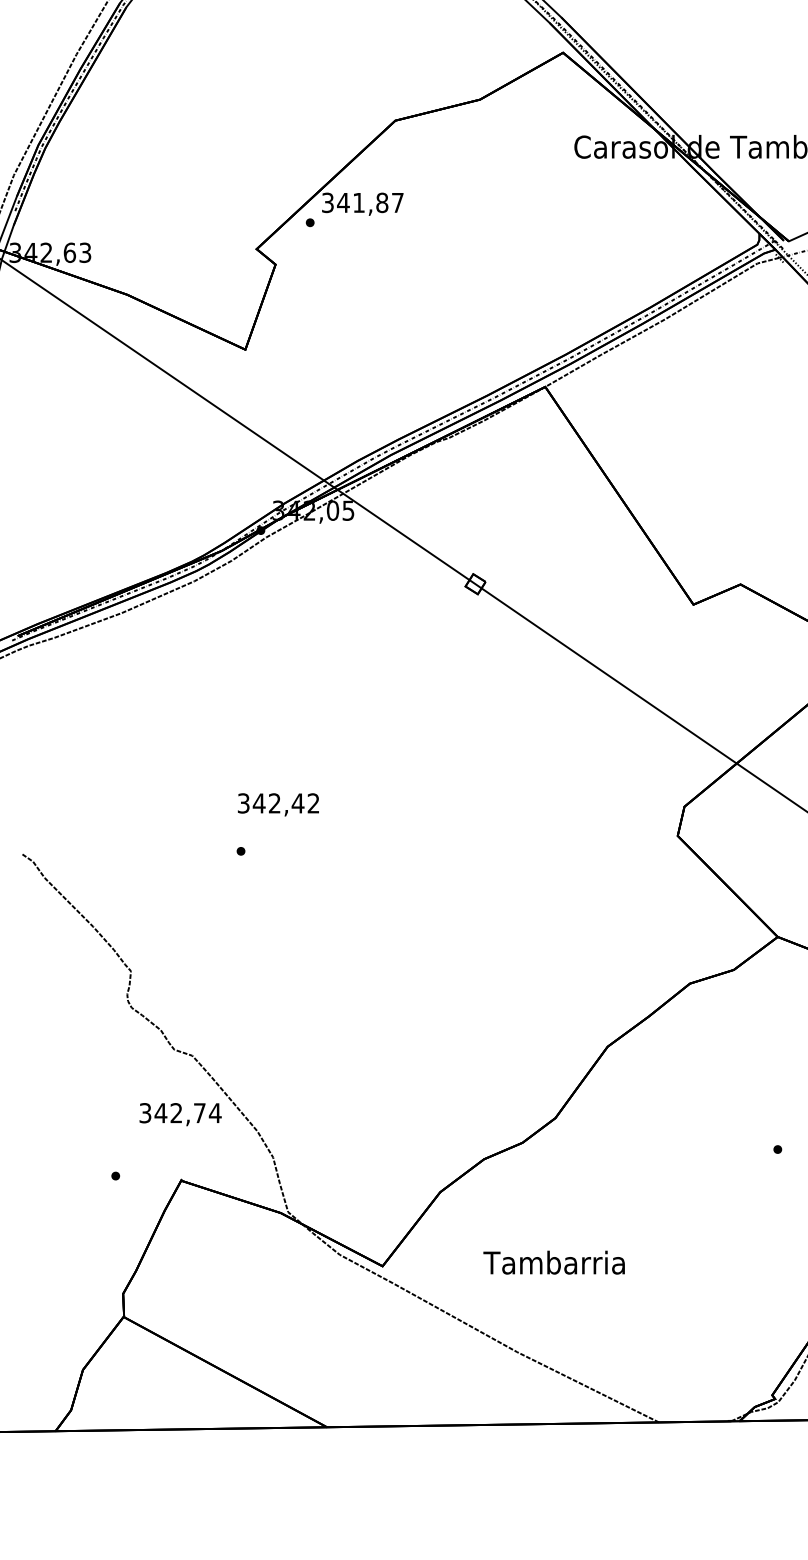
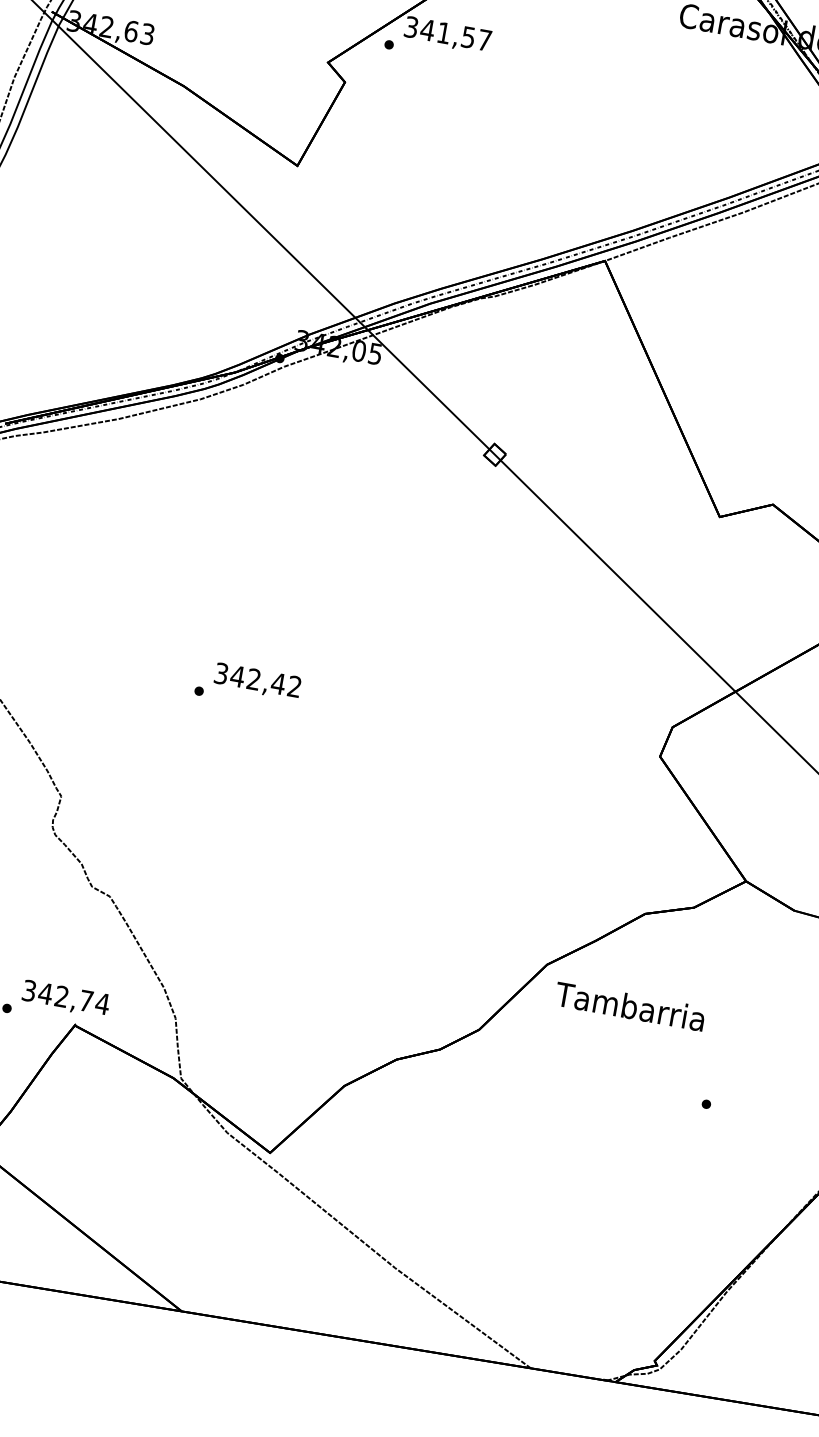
text: (382, 202) -> (468, 37), 341,87 -> 341,57
text: (278, 804) -> (257, 681), moved
text: (180, 1114) -> (65, 998), moved
text: (553, 1262) -> (629, 1006), moved

